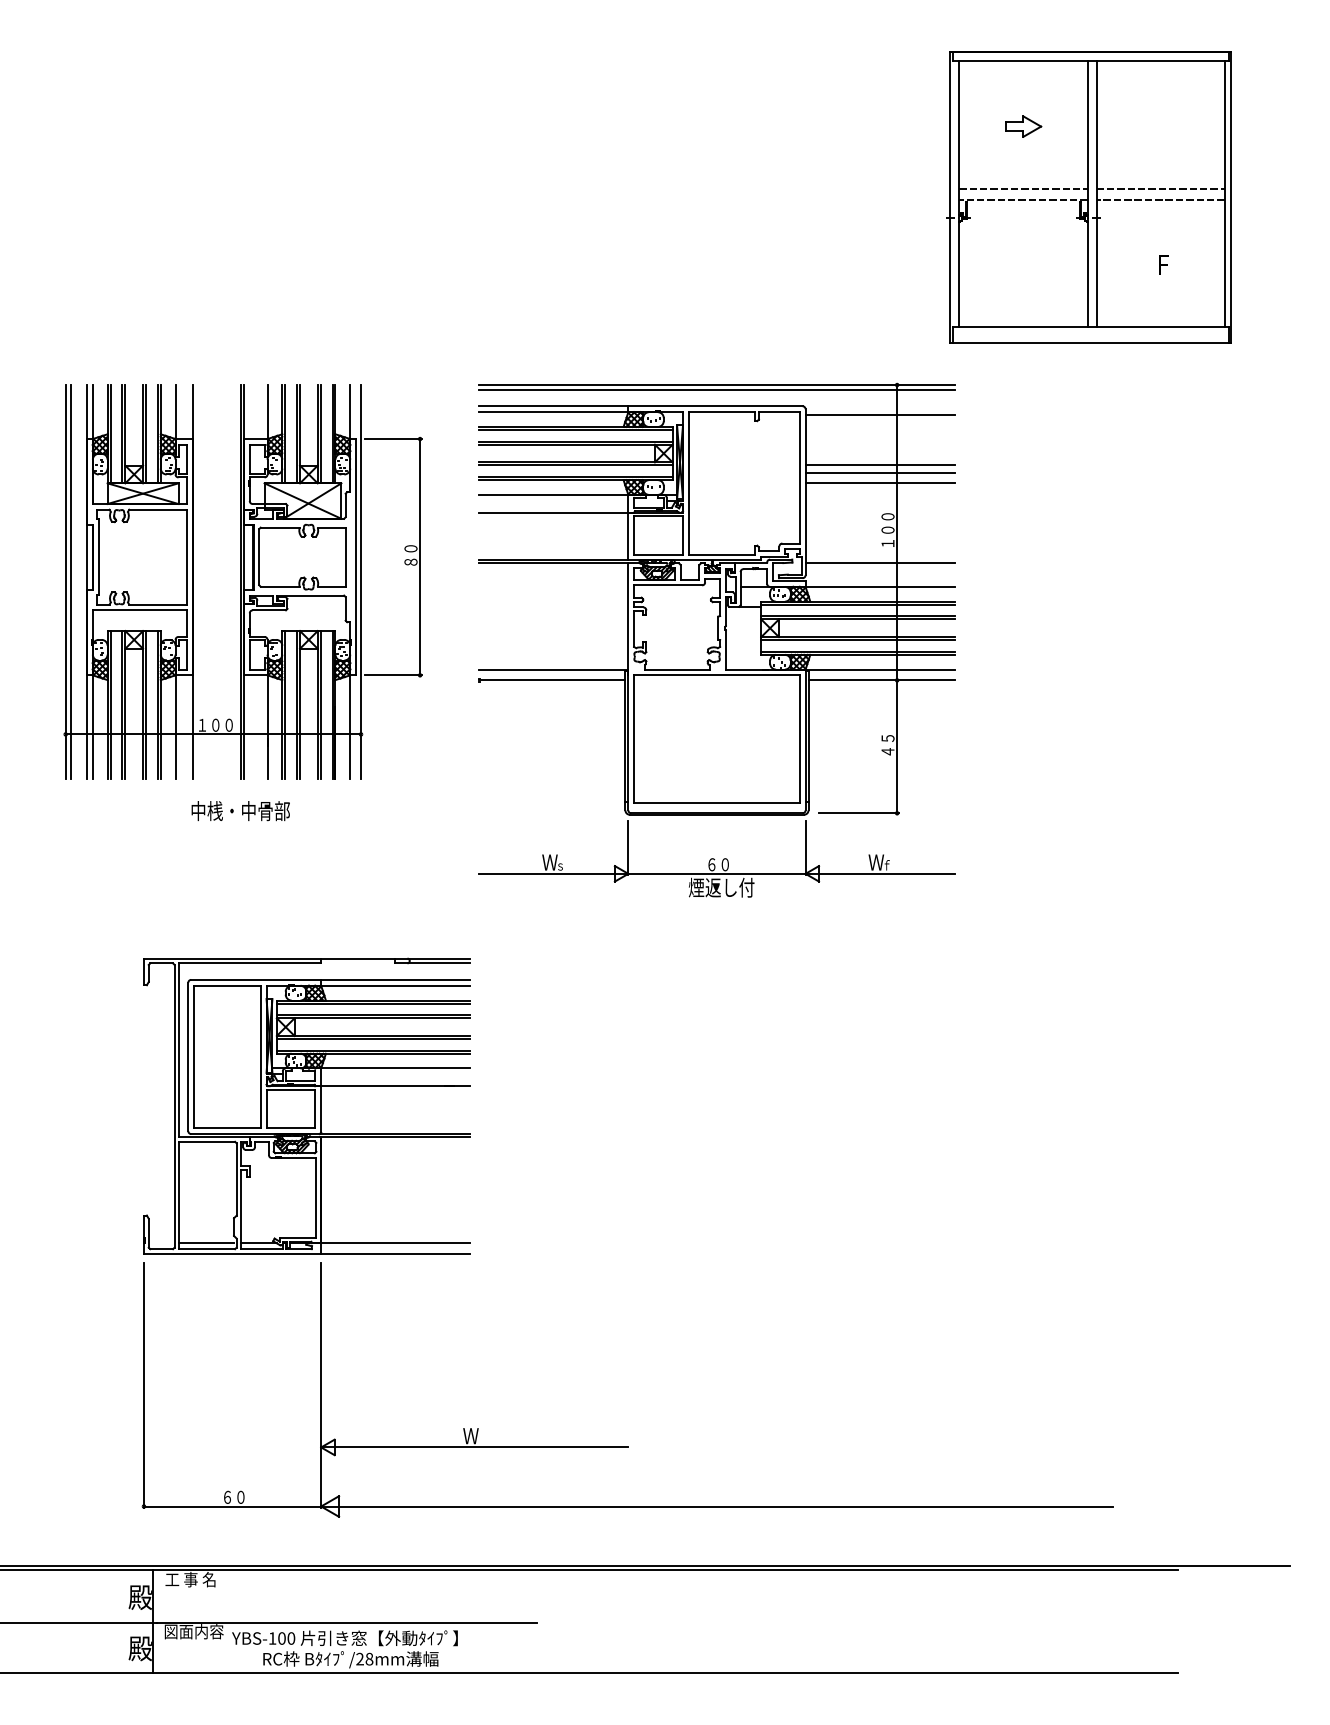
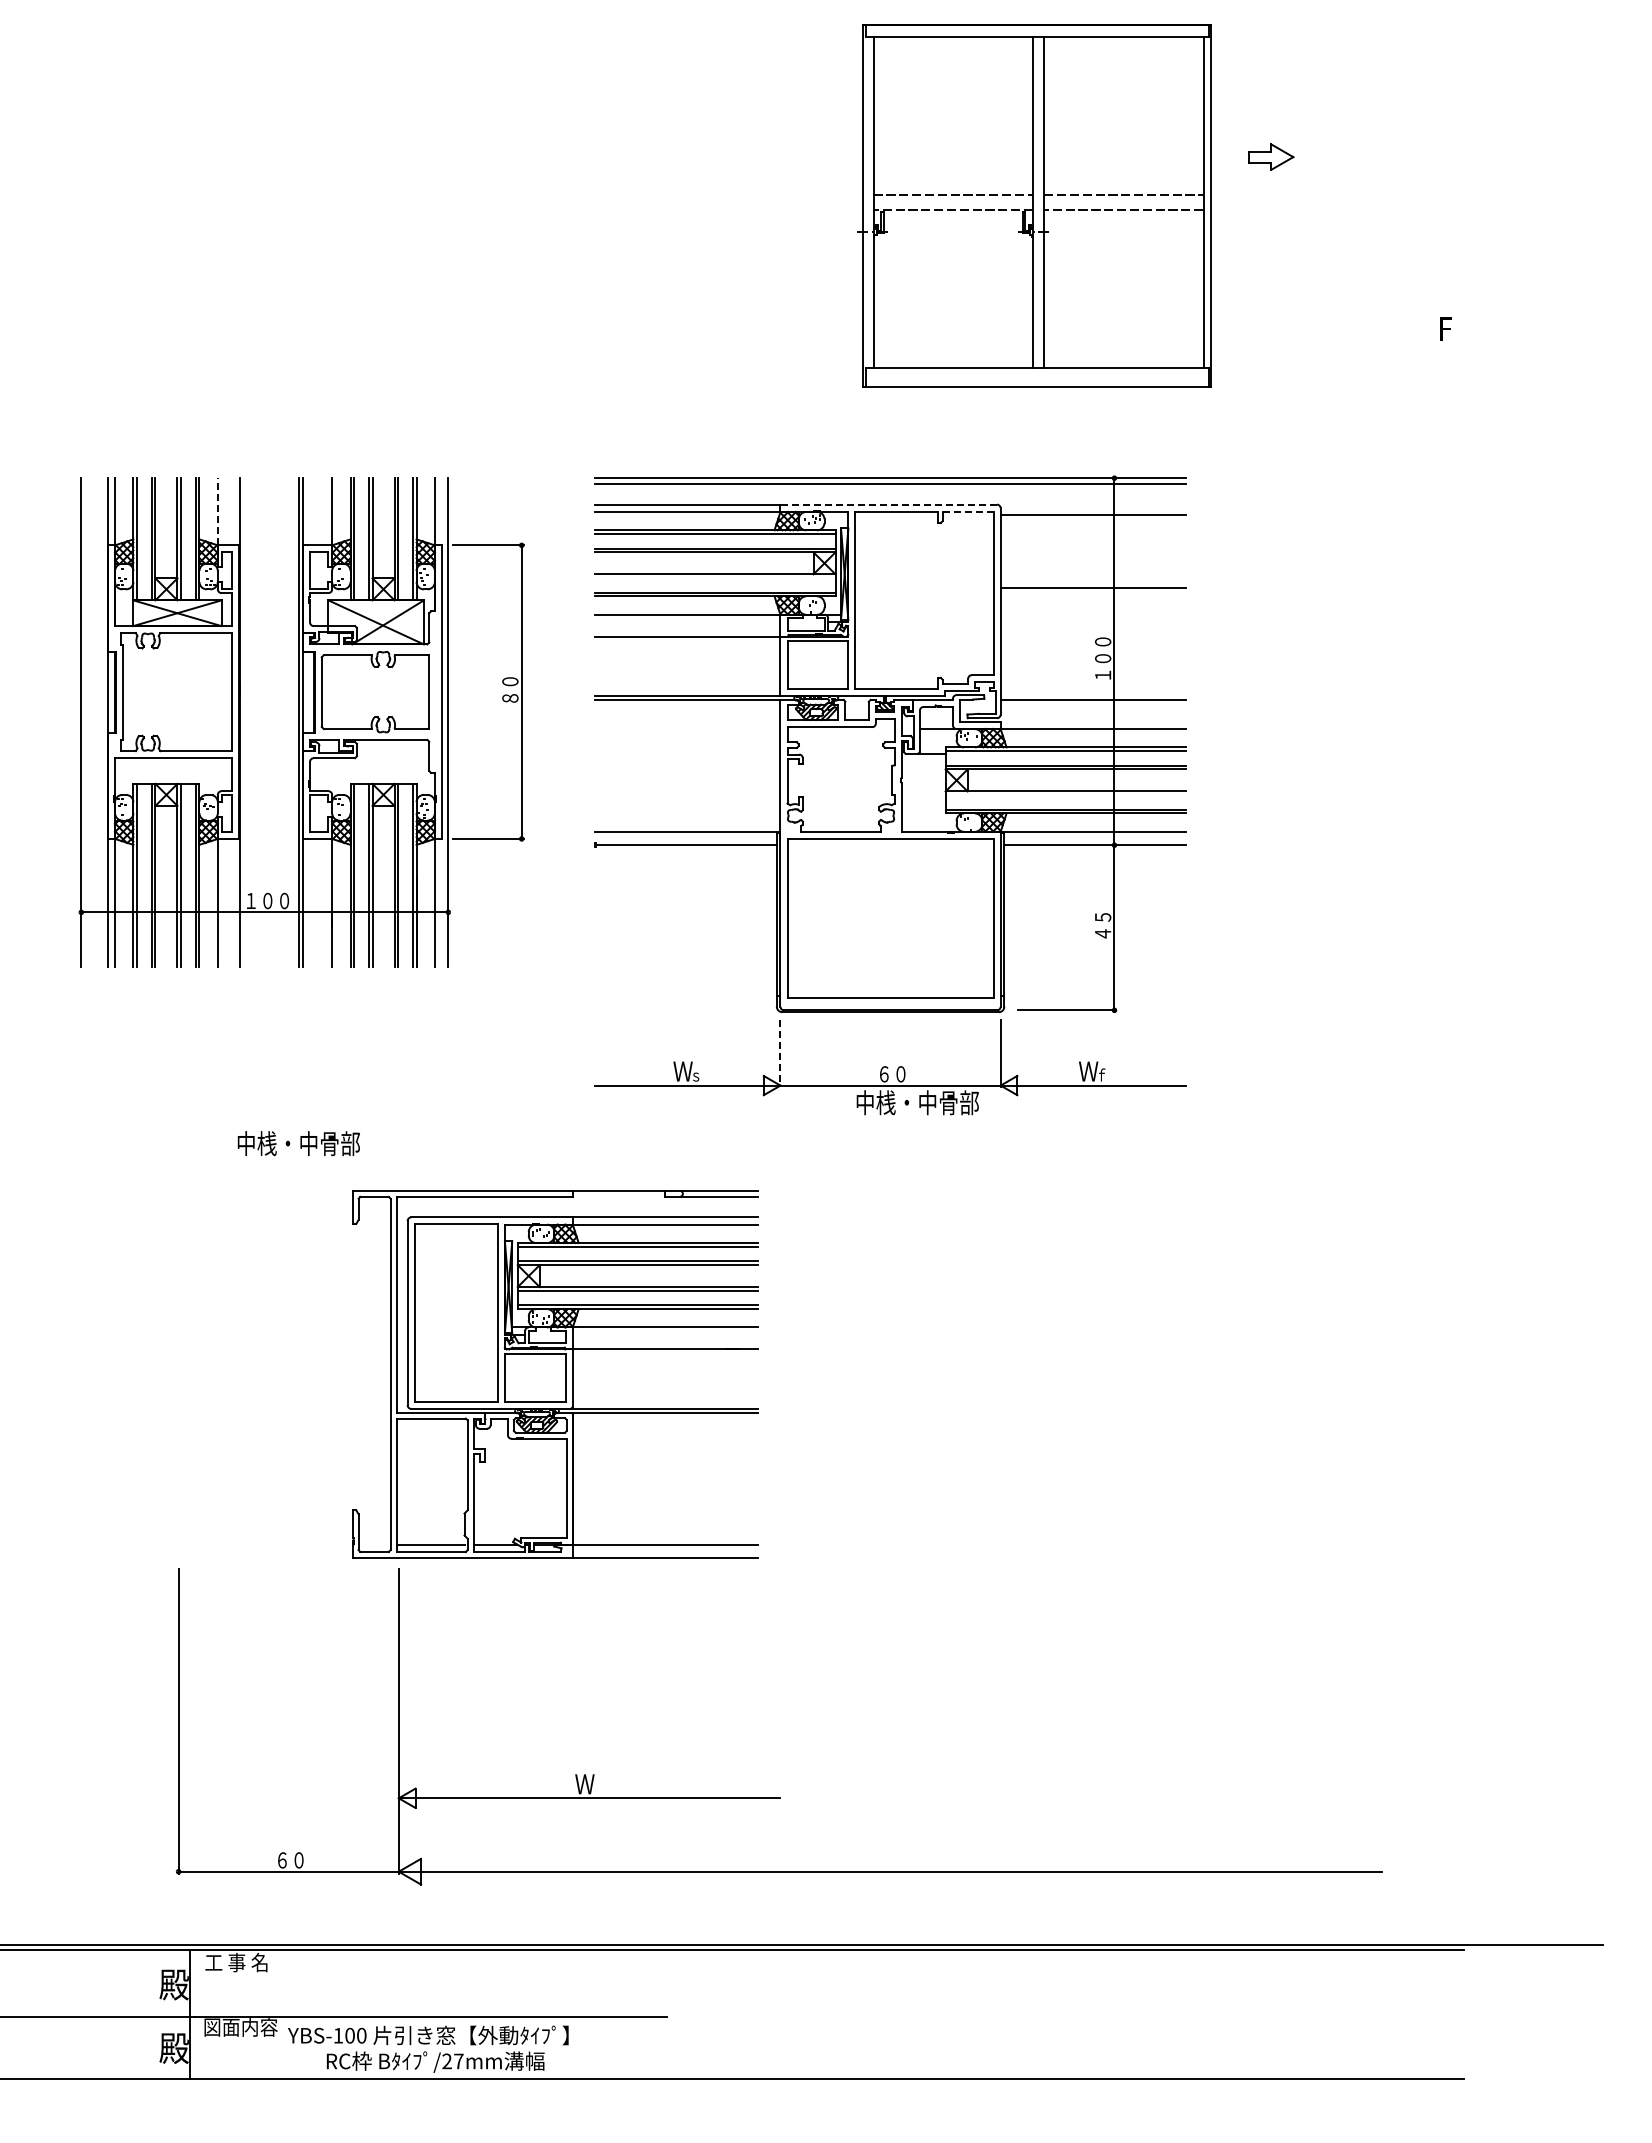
part: (1088, 196) -> (1034, 205), moved
line: (715, 406) -> (888, 504), solid -> dashed
line: (175, 411) -> (217, 511), solid -> dashed
line: (779, 411) -> (968, 511), solid -> dashed
line: (880, 464) -> (1093, 577), removed
line: (576, 465) -> (715, 578), removed
line: (880, 483) -> (1093, 600), removed
line: (70, 581) -> (87, 722), removed
line: (857, 640) -> (1065, 795), removed
text: (240, 810) -> (298, 1143), moved
line: (628, 848) -> (780, 1053), solid -> dashed
text: (737, 887) -> (916, 1102), 煙返し付 -> 中桟・中骨部
part: (307, 1106) -> (555, 1374), moved
text: (369, 1659) -> (458, 2061), /28mm -> /27mm

